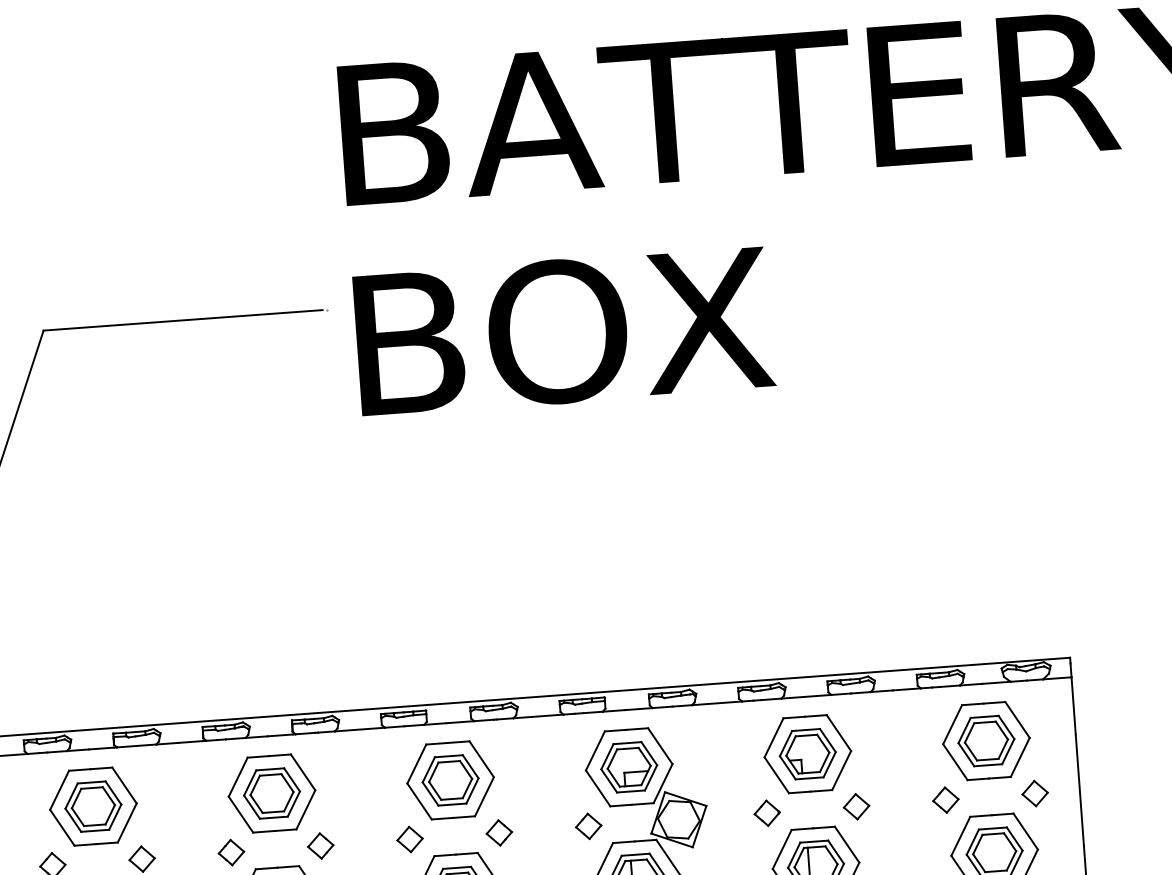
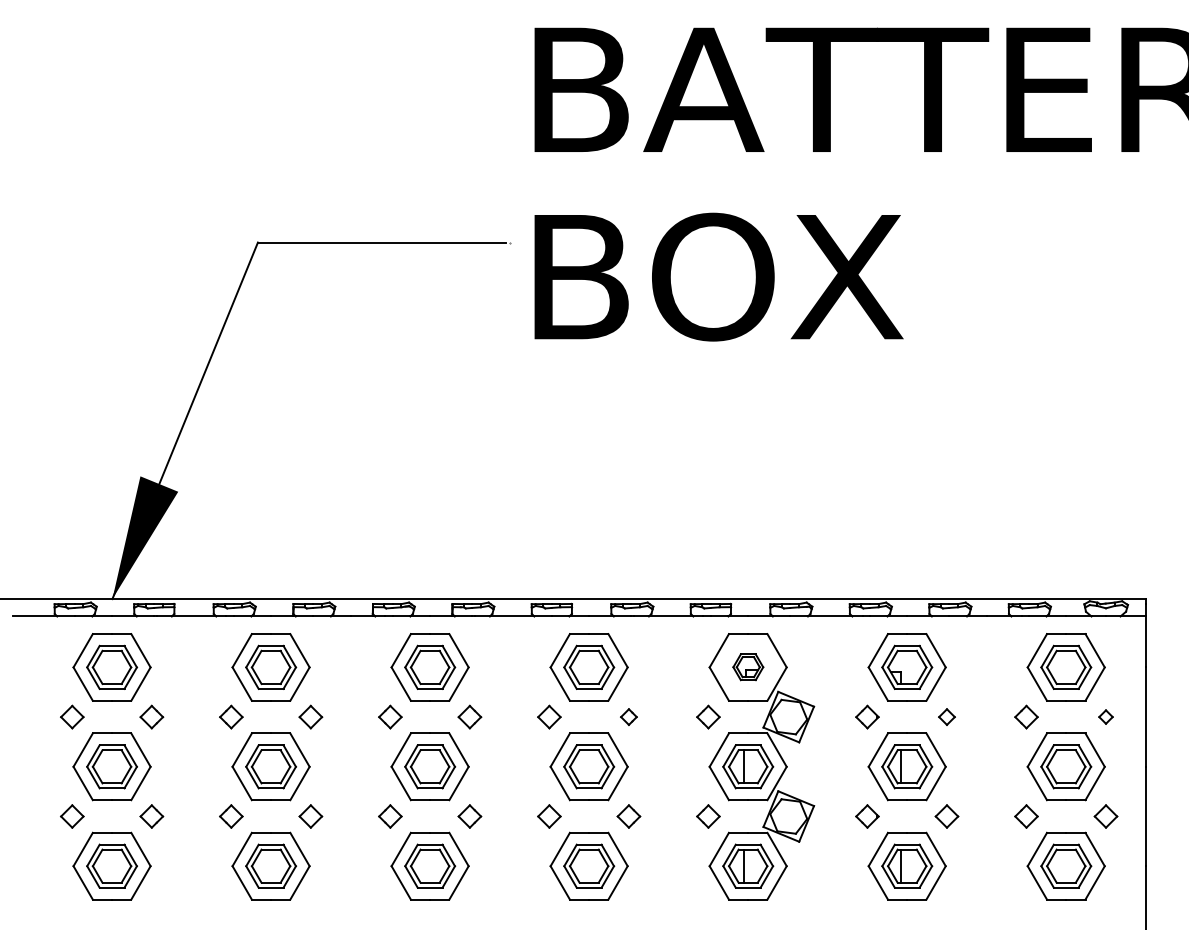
part: (629, 766) -> (748, 666), size x0.6
part: (1034, 792) -> (1105, 716), size x0.6
part: (855, 806) -> (946, 716), size x0.7
part: (498, 832) -> (628, 716), size x0.7

